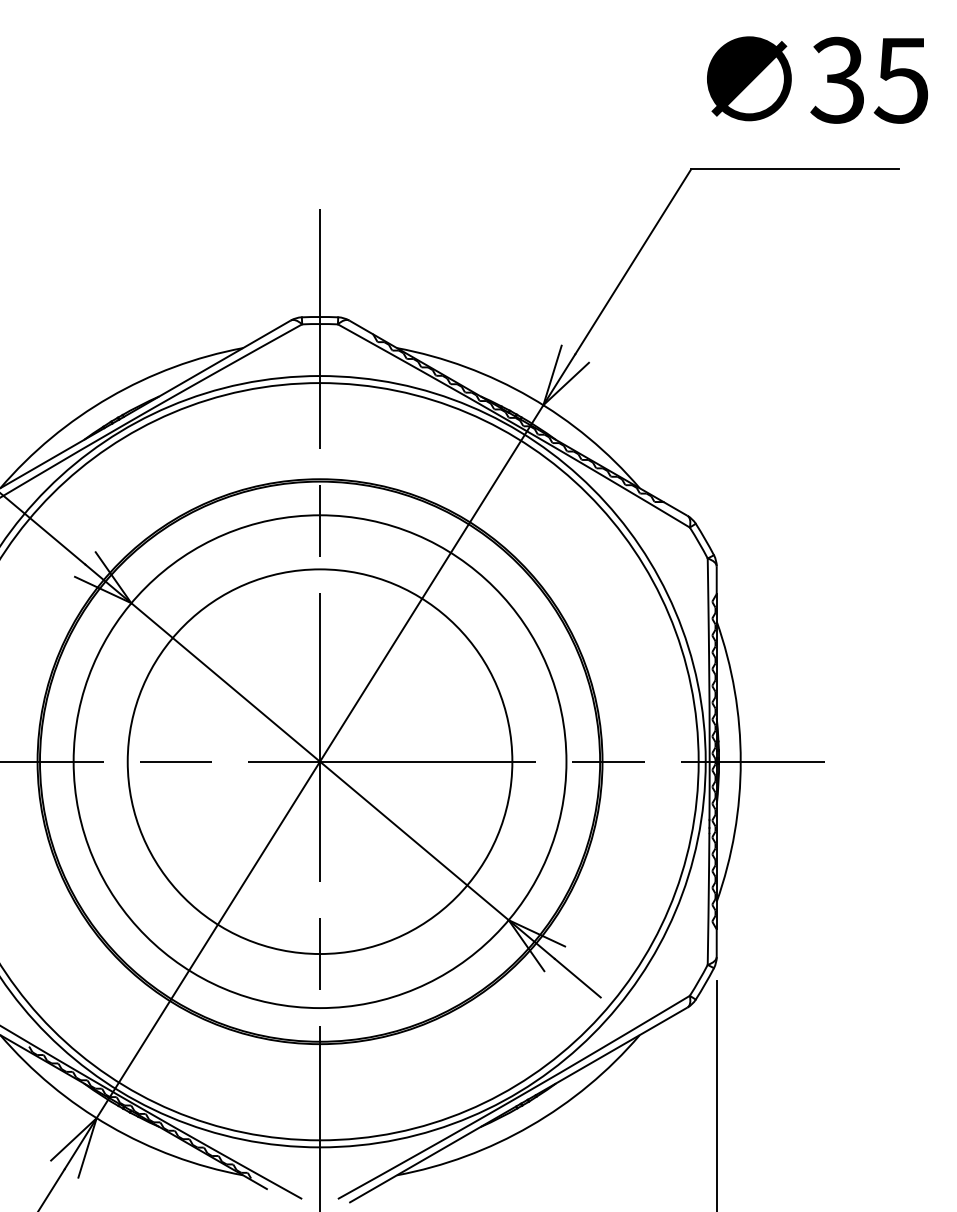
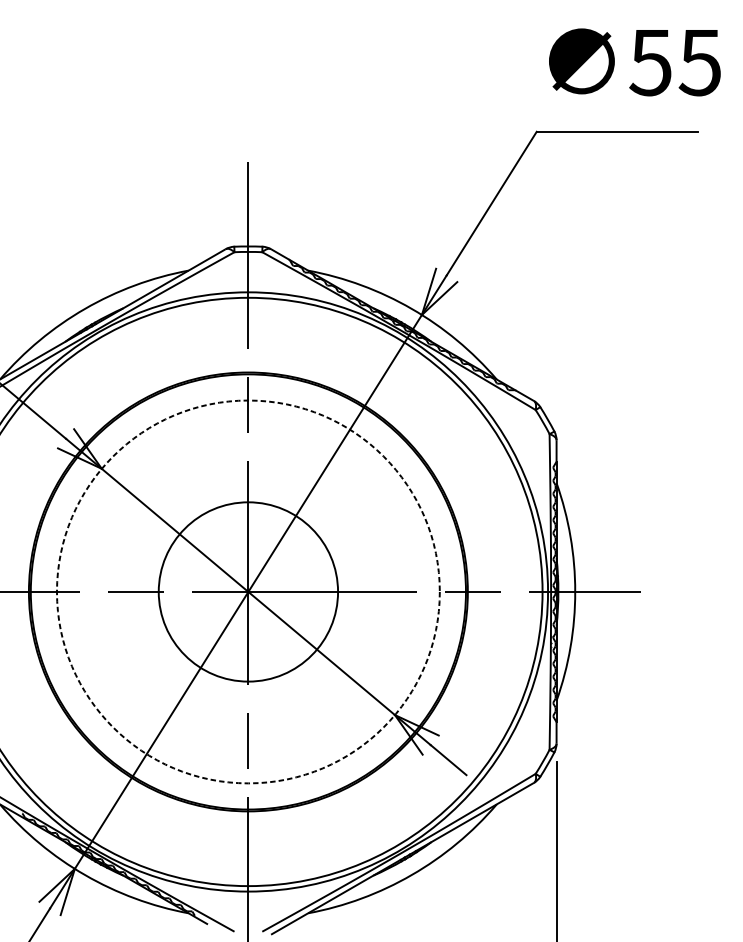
text: (837, 79) -> (650, 61), 35 -> 55
circle: (319, 761) -> (247, 591), size x0.6
circle: (319, 761) -> (247, 591), solid -> dashed

